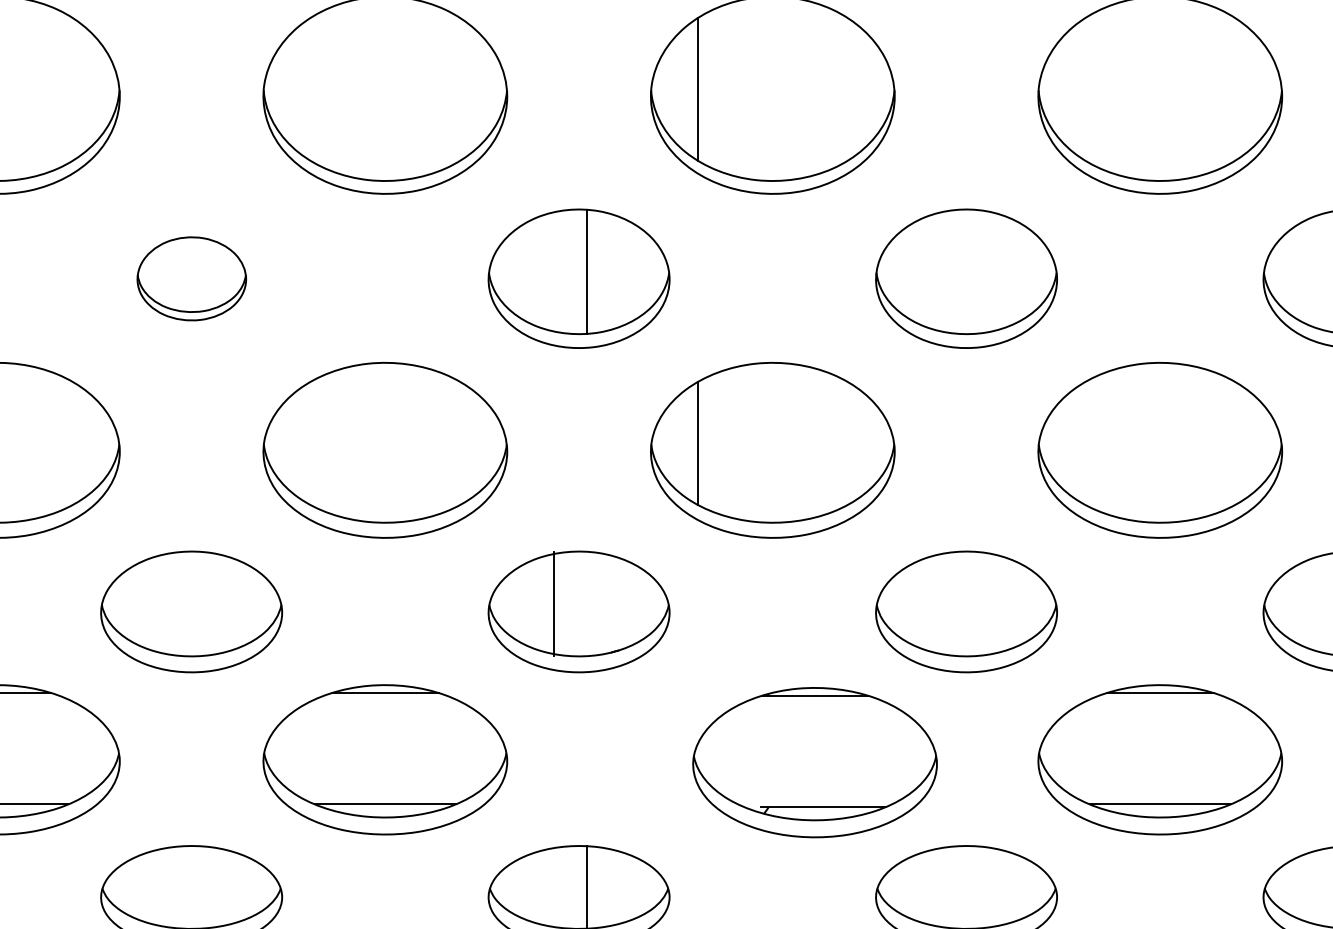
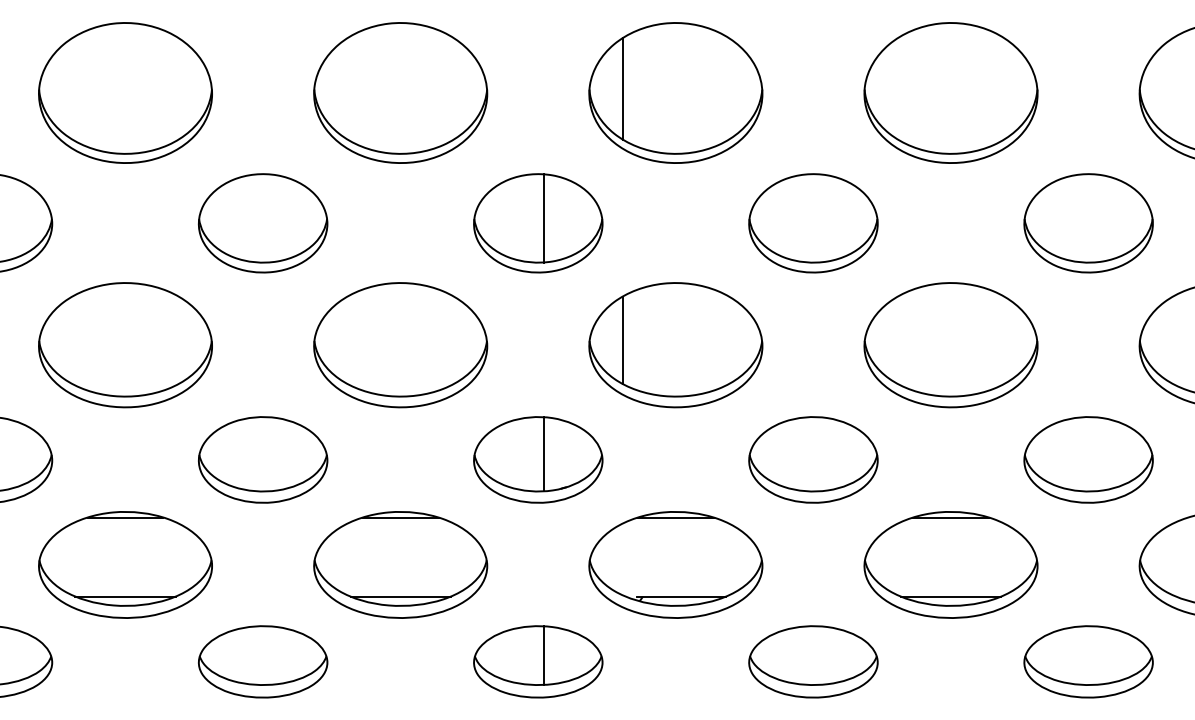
part: (192, 279) -> (263, 223), size x1.67
line: (554, 604) -> (543, 454), moved
part: (814, 761) -> (675, 564), moved

